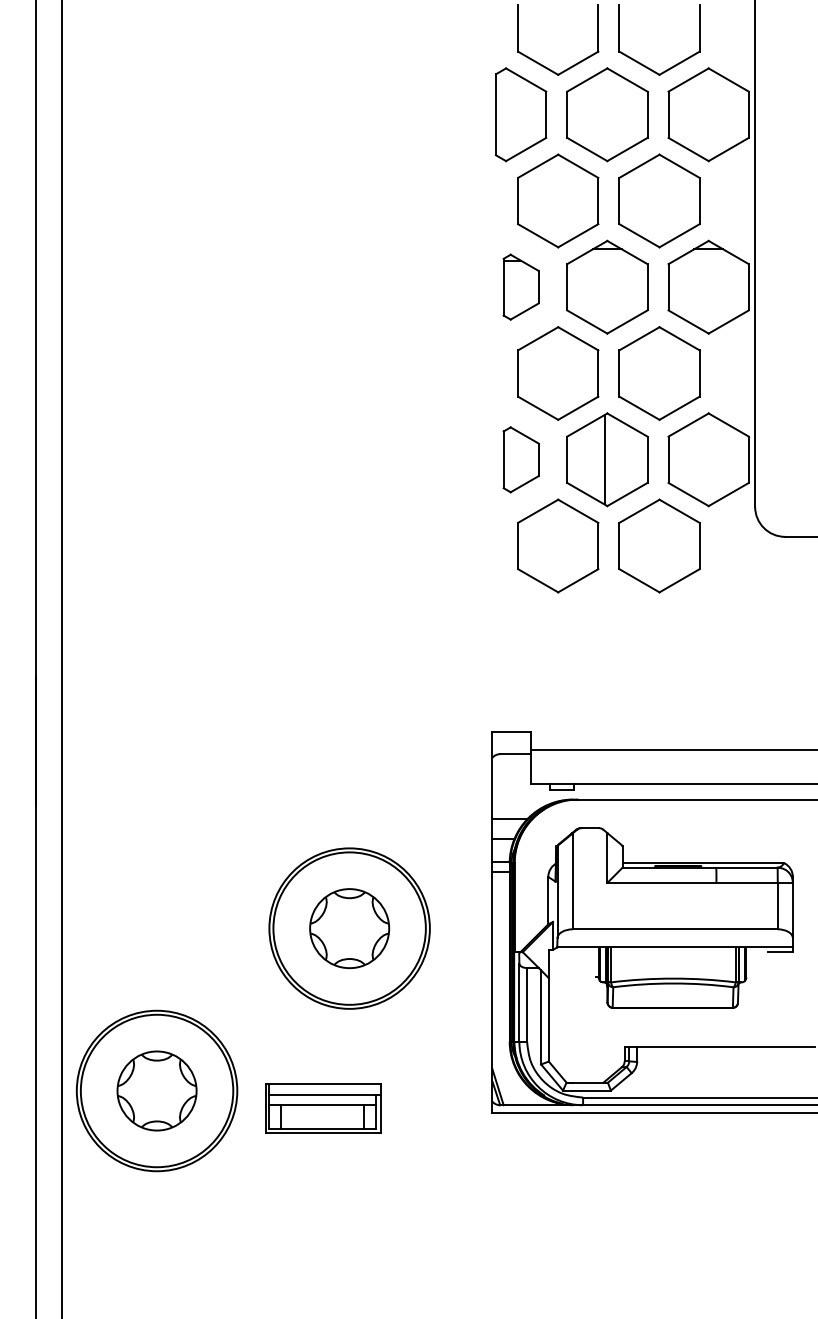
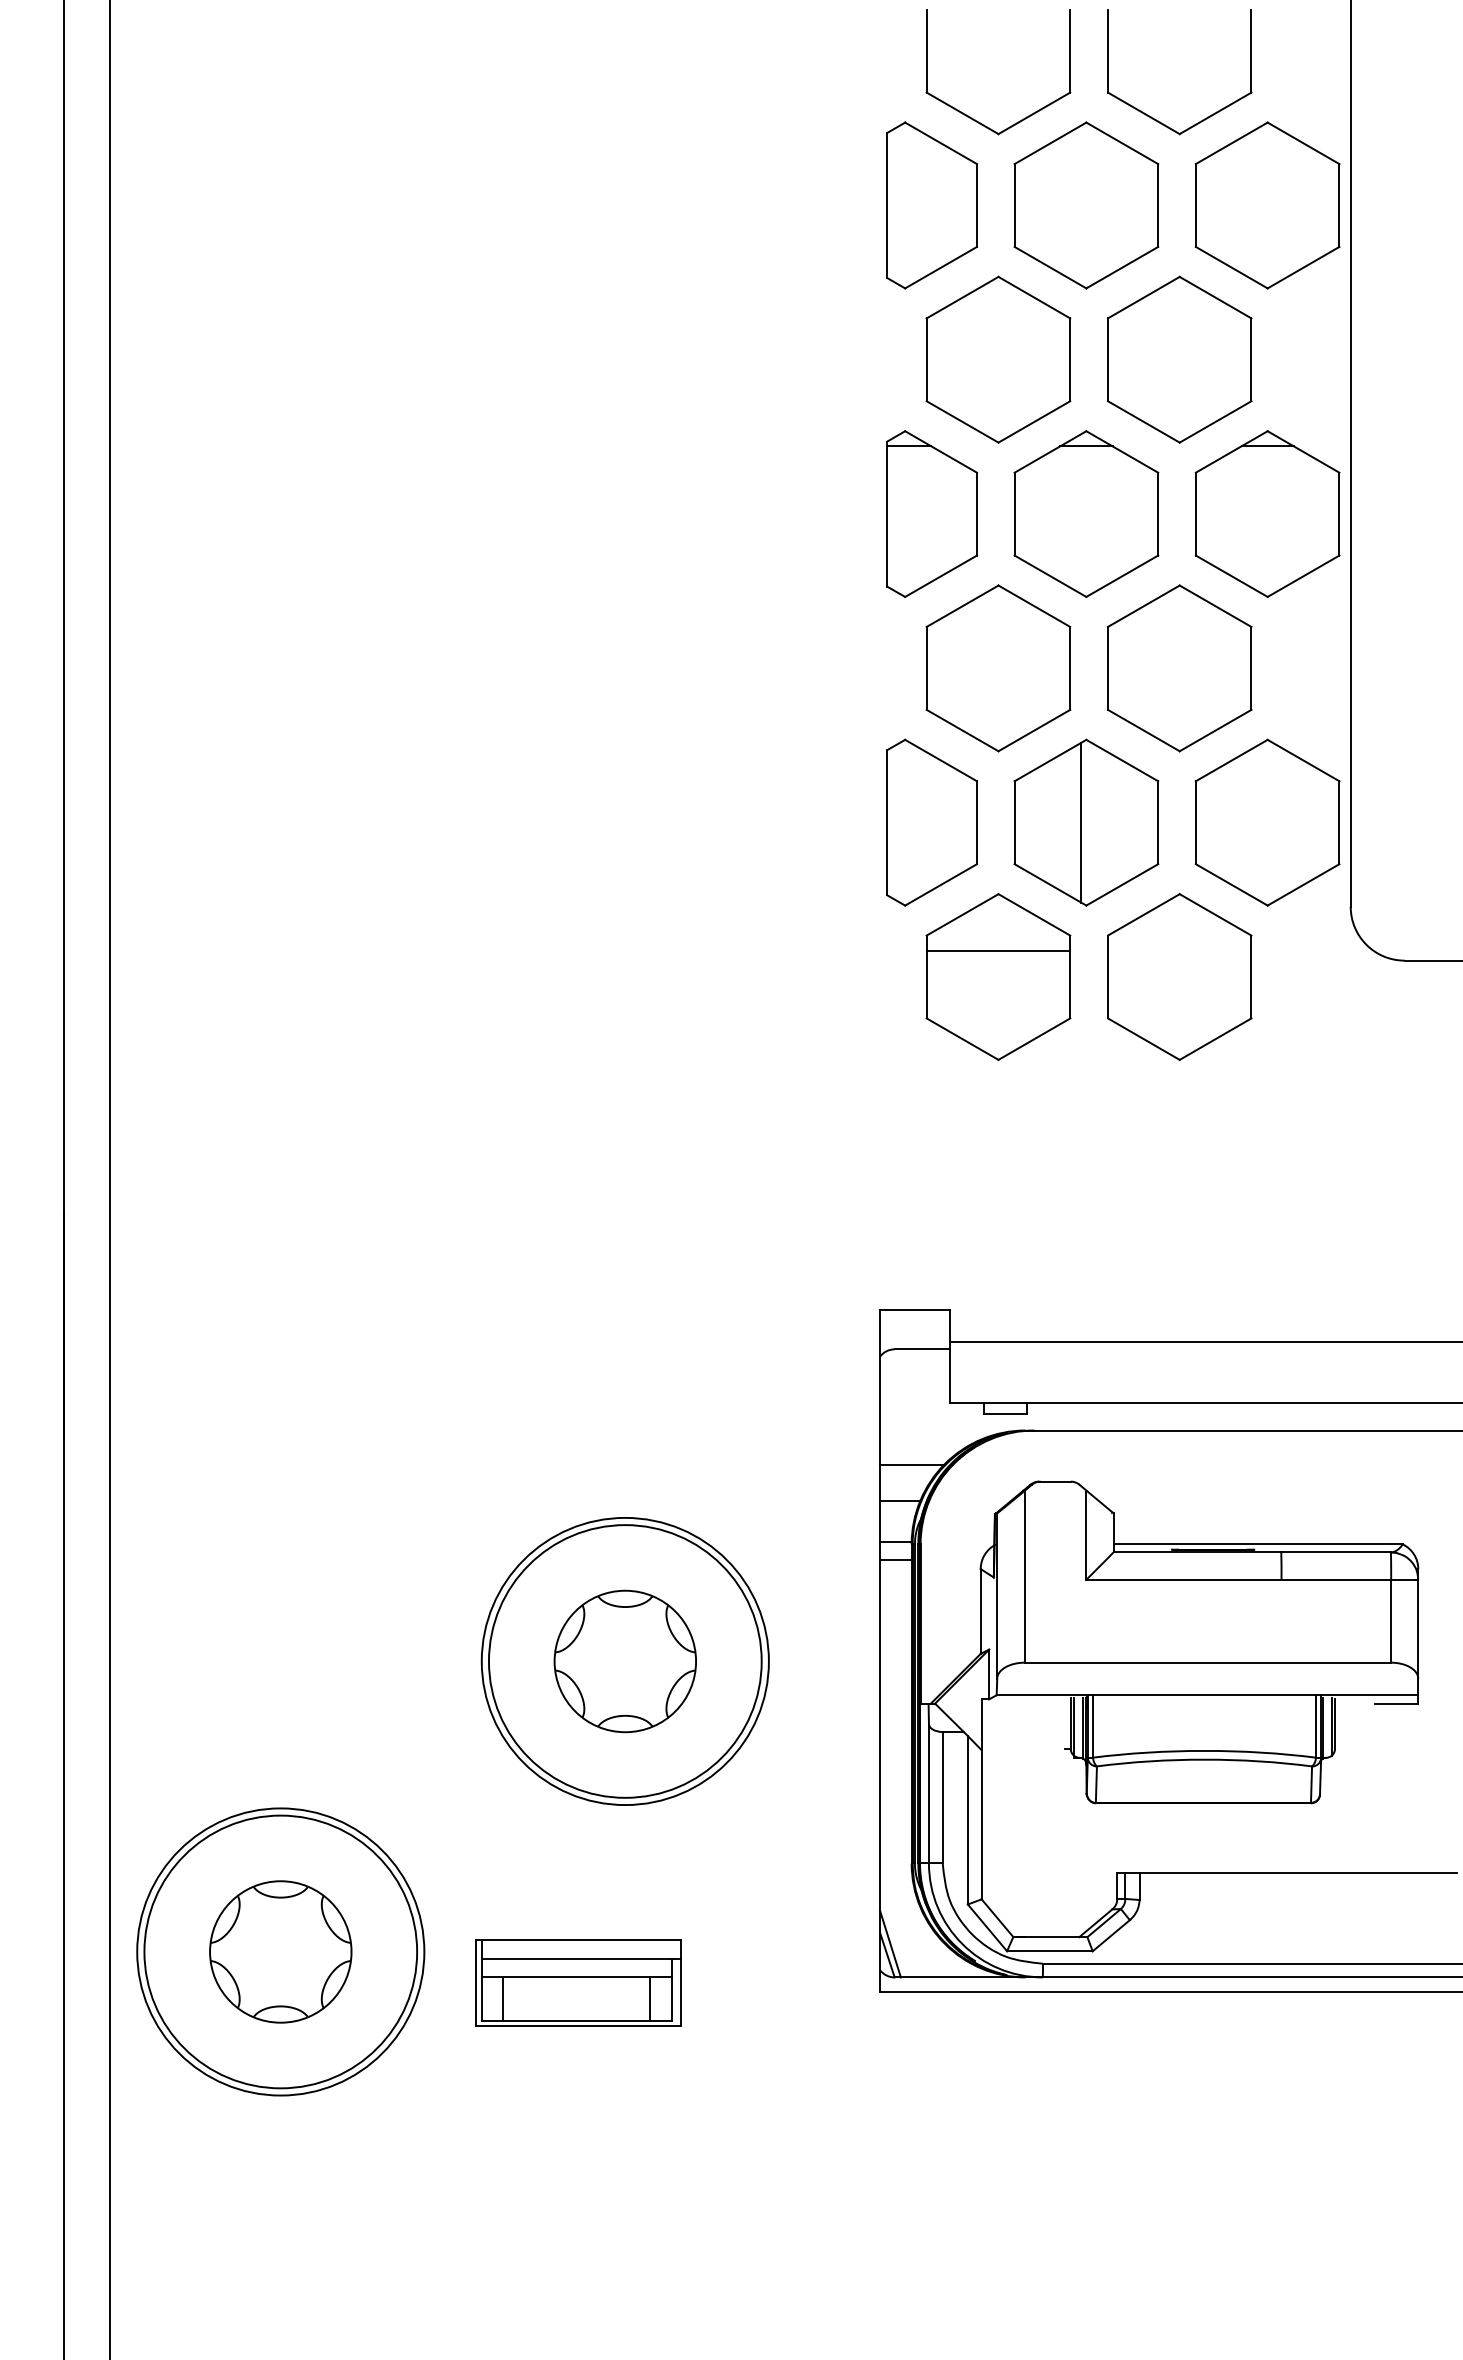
part: (521, 286) -> (932, 512), size x1.43
part: (521, 459) -> (932, 822), size x1.43
line: (558, 531) -> (998, 951), added

